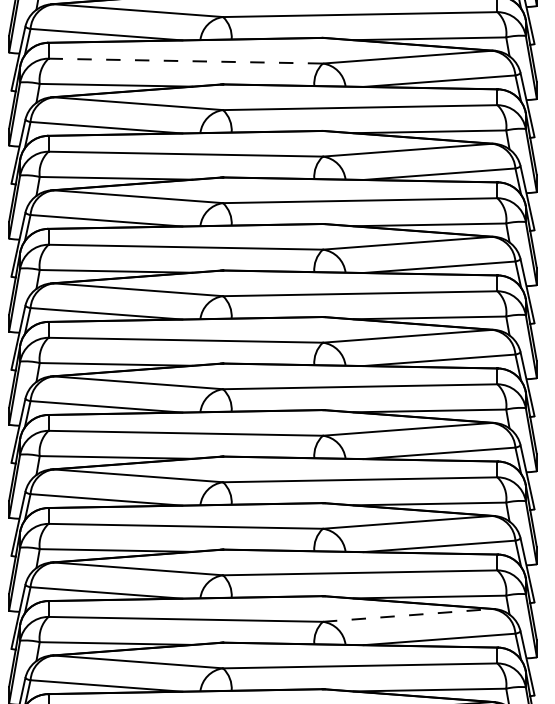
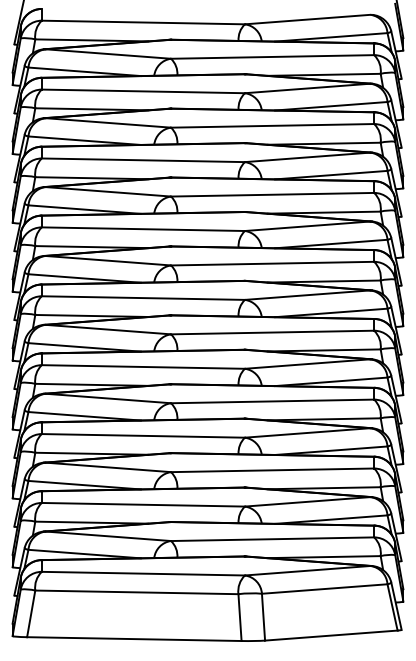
line: (185, 61) -> (143, 91), dashed -> solid
line: (407, 614) -> (307, 501), dashed -> solid

